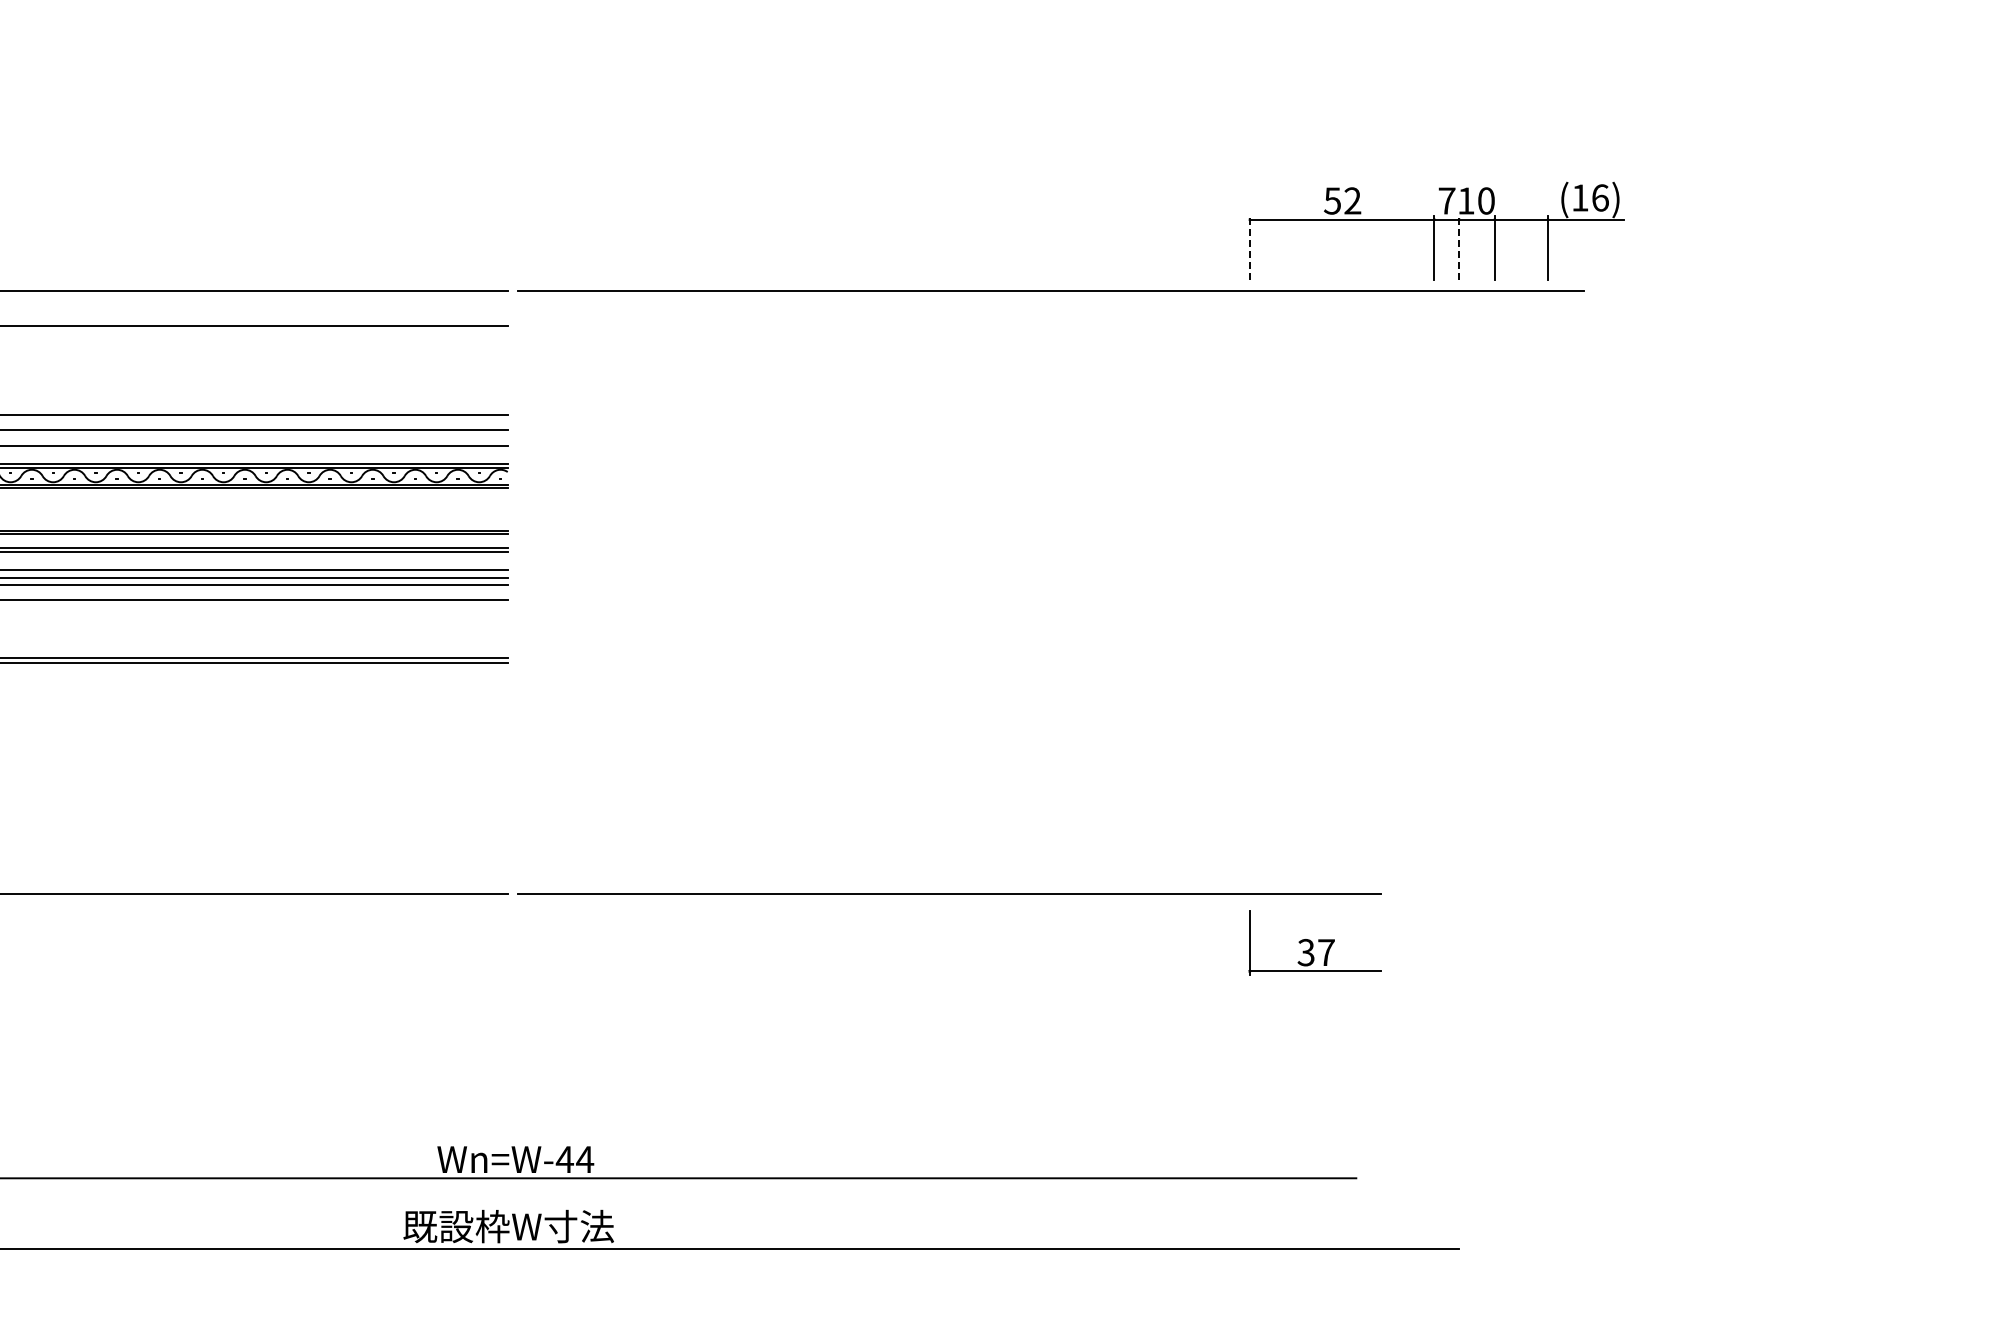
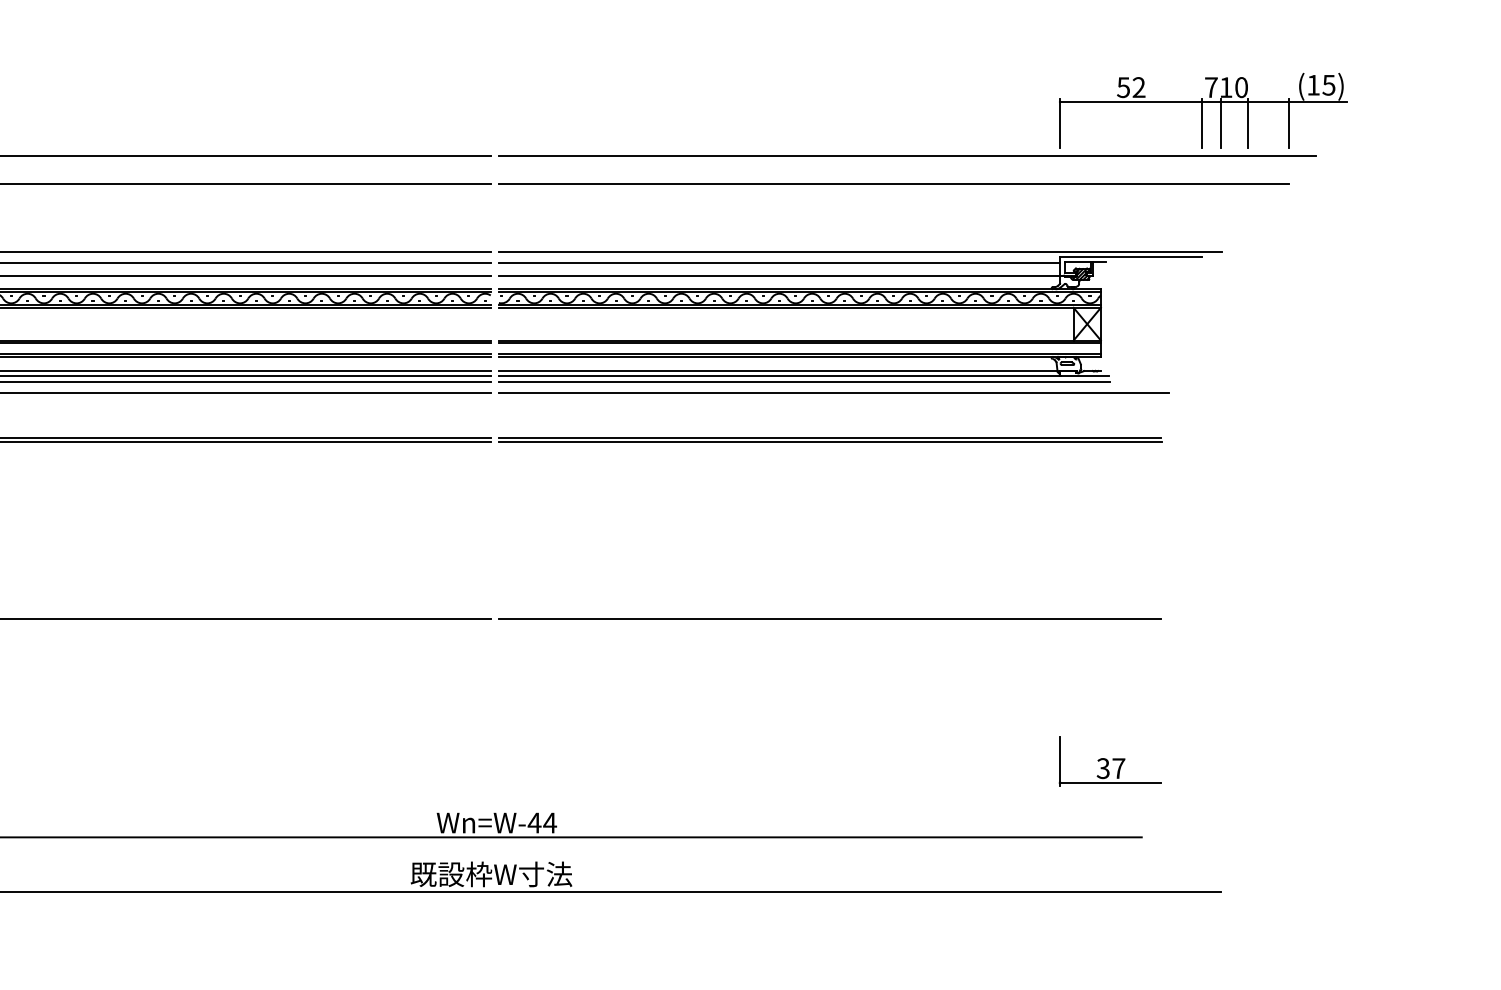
text: (1599, 197) -> (1328, 84), (16) -> (15)
line: (1249, 248) -> (1059, 124), dashed -> solid
line: (1459, 248) -> (1220, 124), dashed -> solid
line: (1033, 326) -> (894, 183), added
part: (988, 488) -> (859, 308), added
line: (955, 599) -> (834, 393), added
line: (949, 657) -> (829, 437), added
line: (950, 663) -> (830, 442), added
part: (1314, 942) -> (1109, 760), moved

